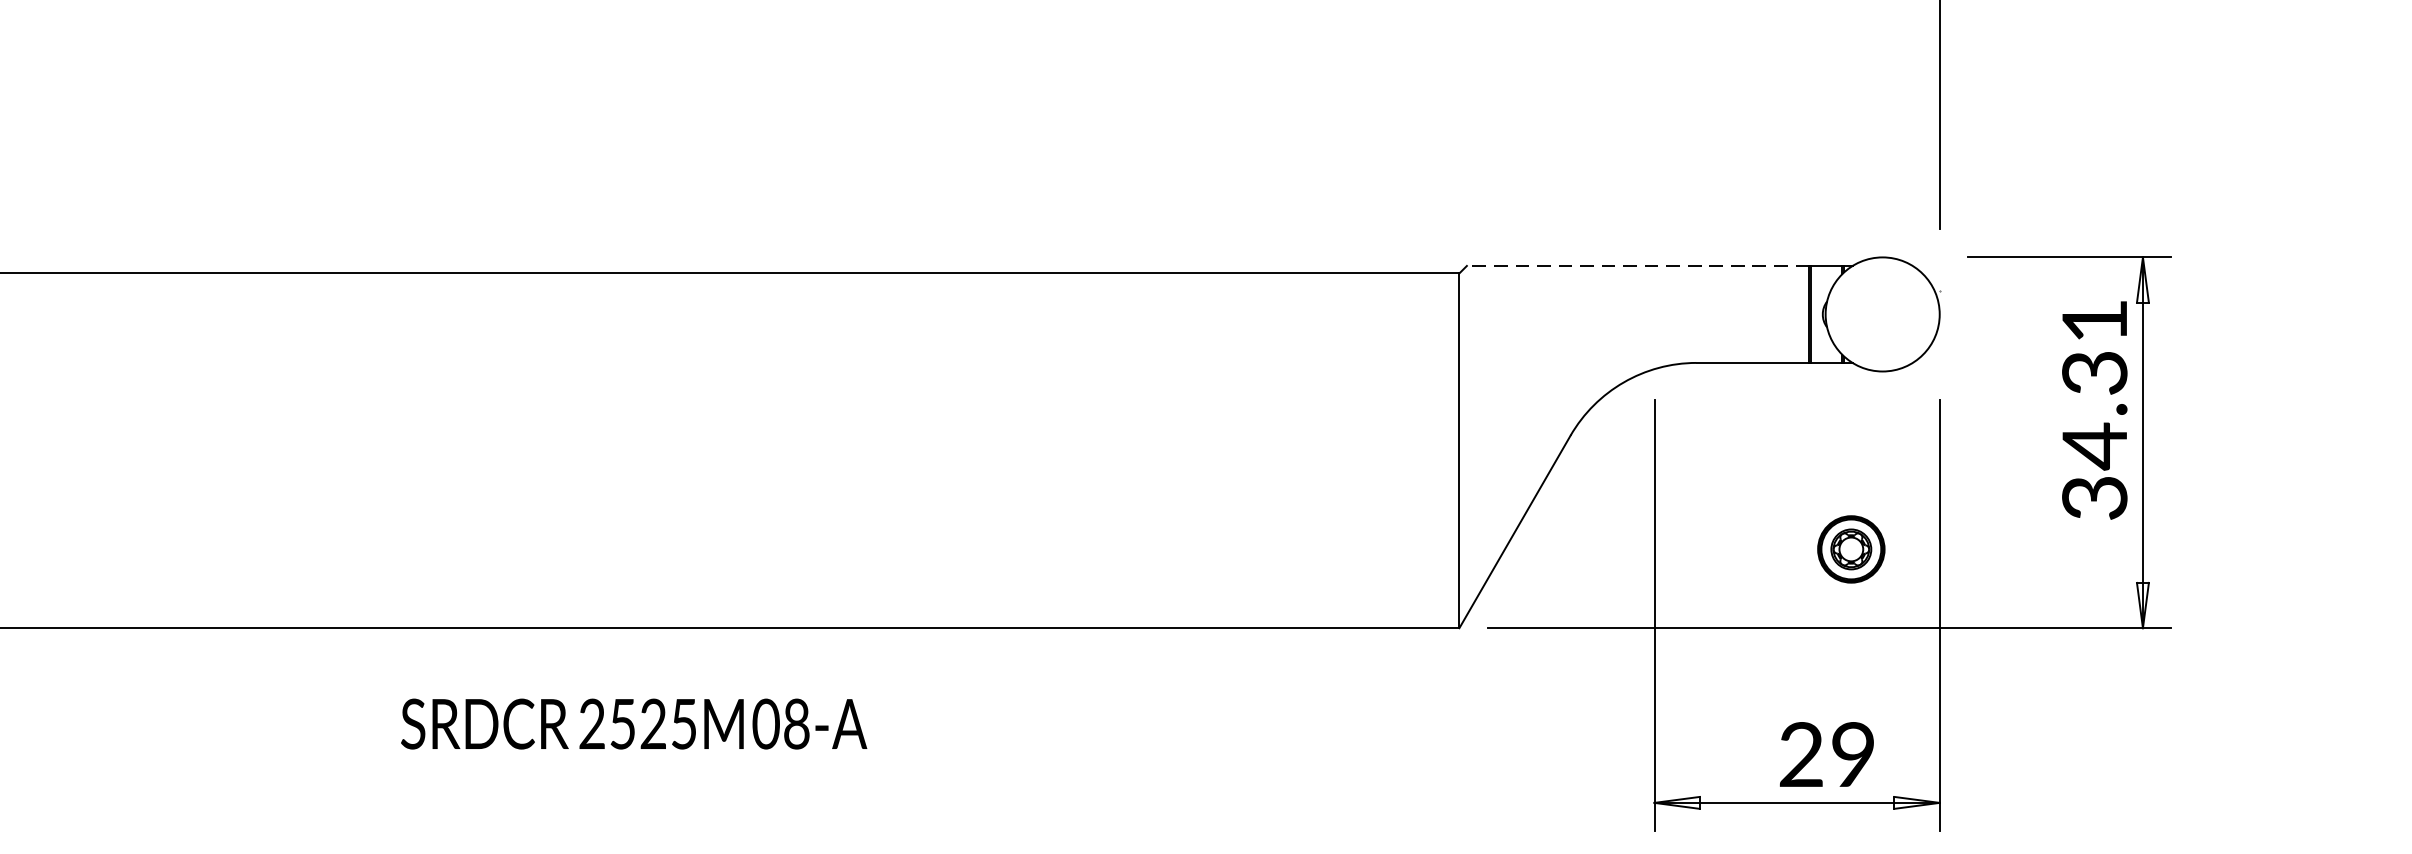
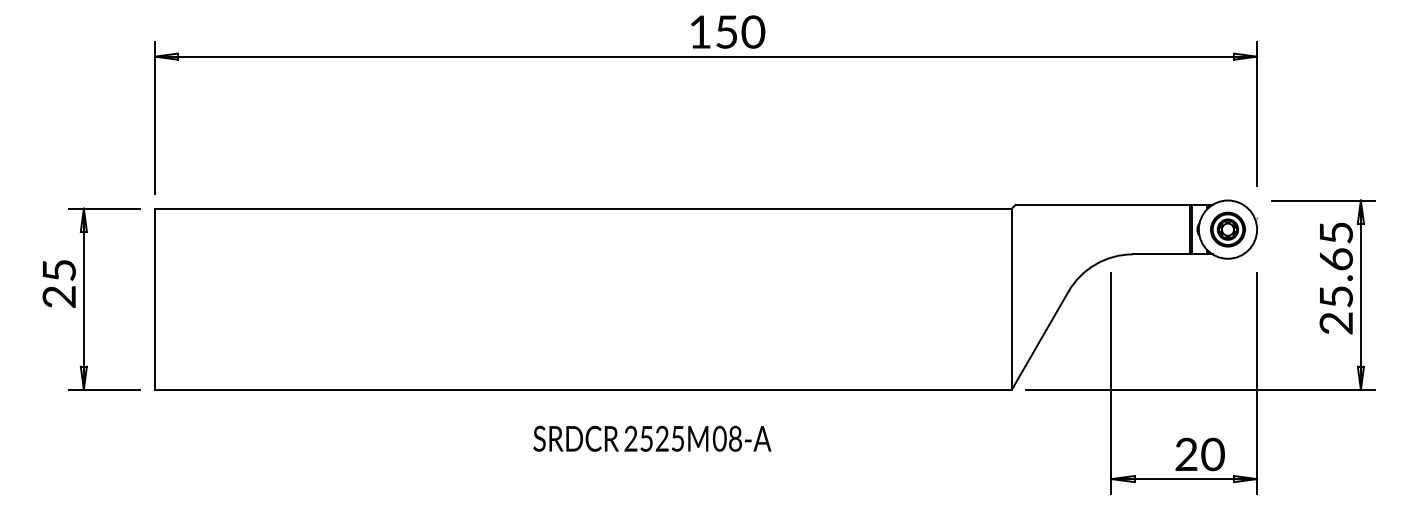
line: (1636, 265) -> (1102, 204), dashed -> solid
text: (2093, 410) -> (1335, 278), 34.31 -> 25.65
part: (1850, 549) -> (1227, 229), moved
text: (634, 723) -> (652, 438), moved
text: (1852, 756) -> (1212, 455), 29 -> 20

